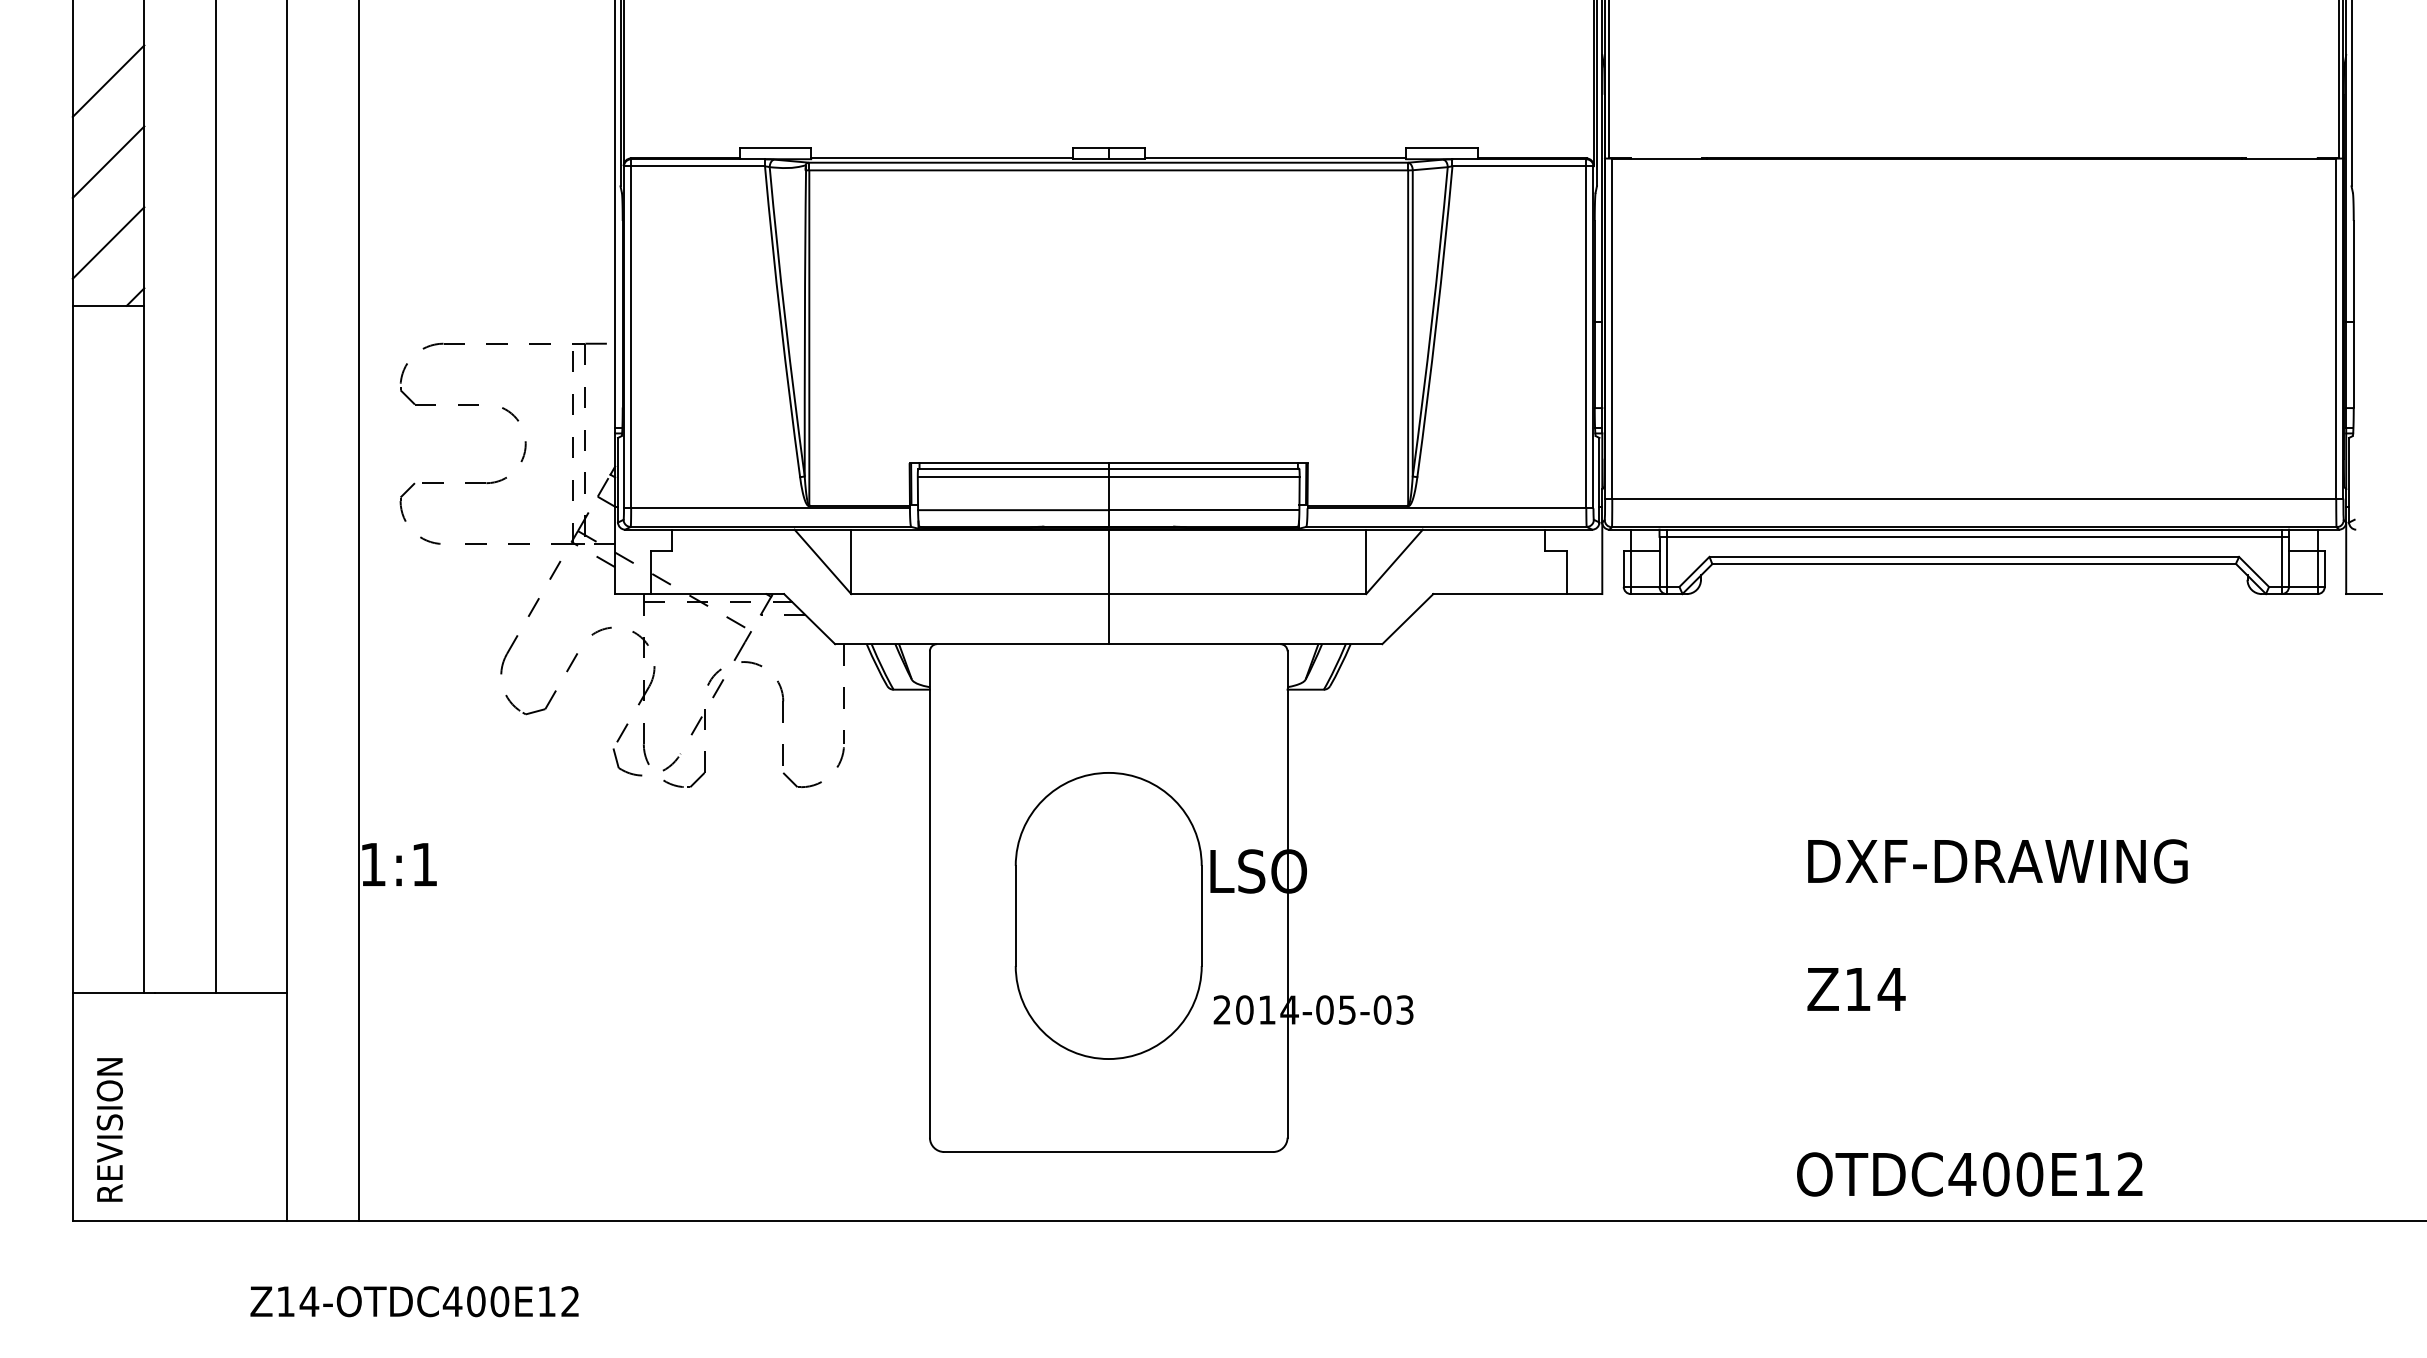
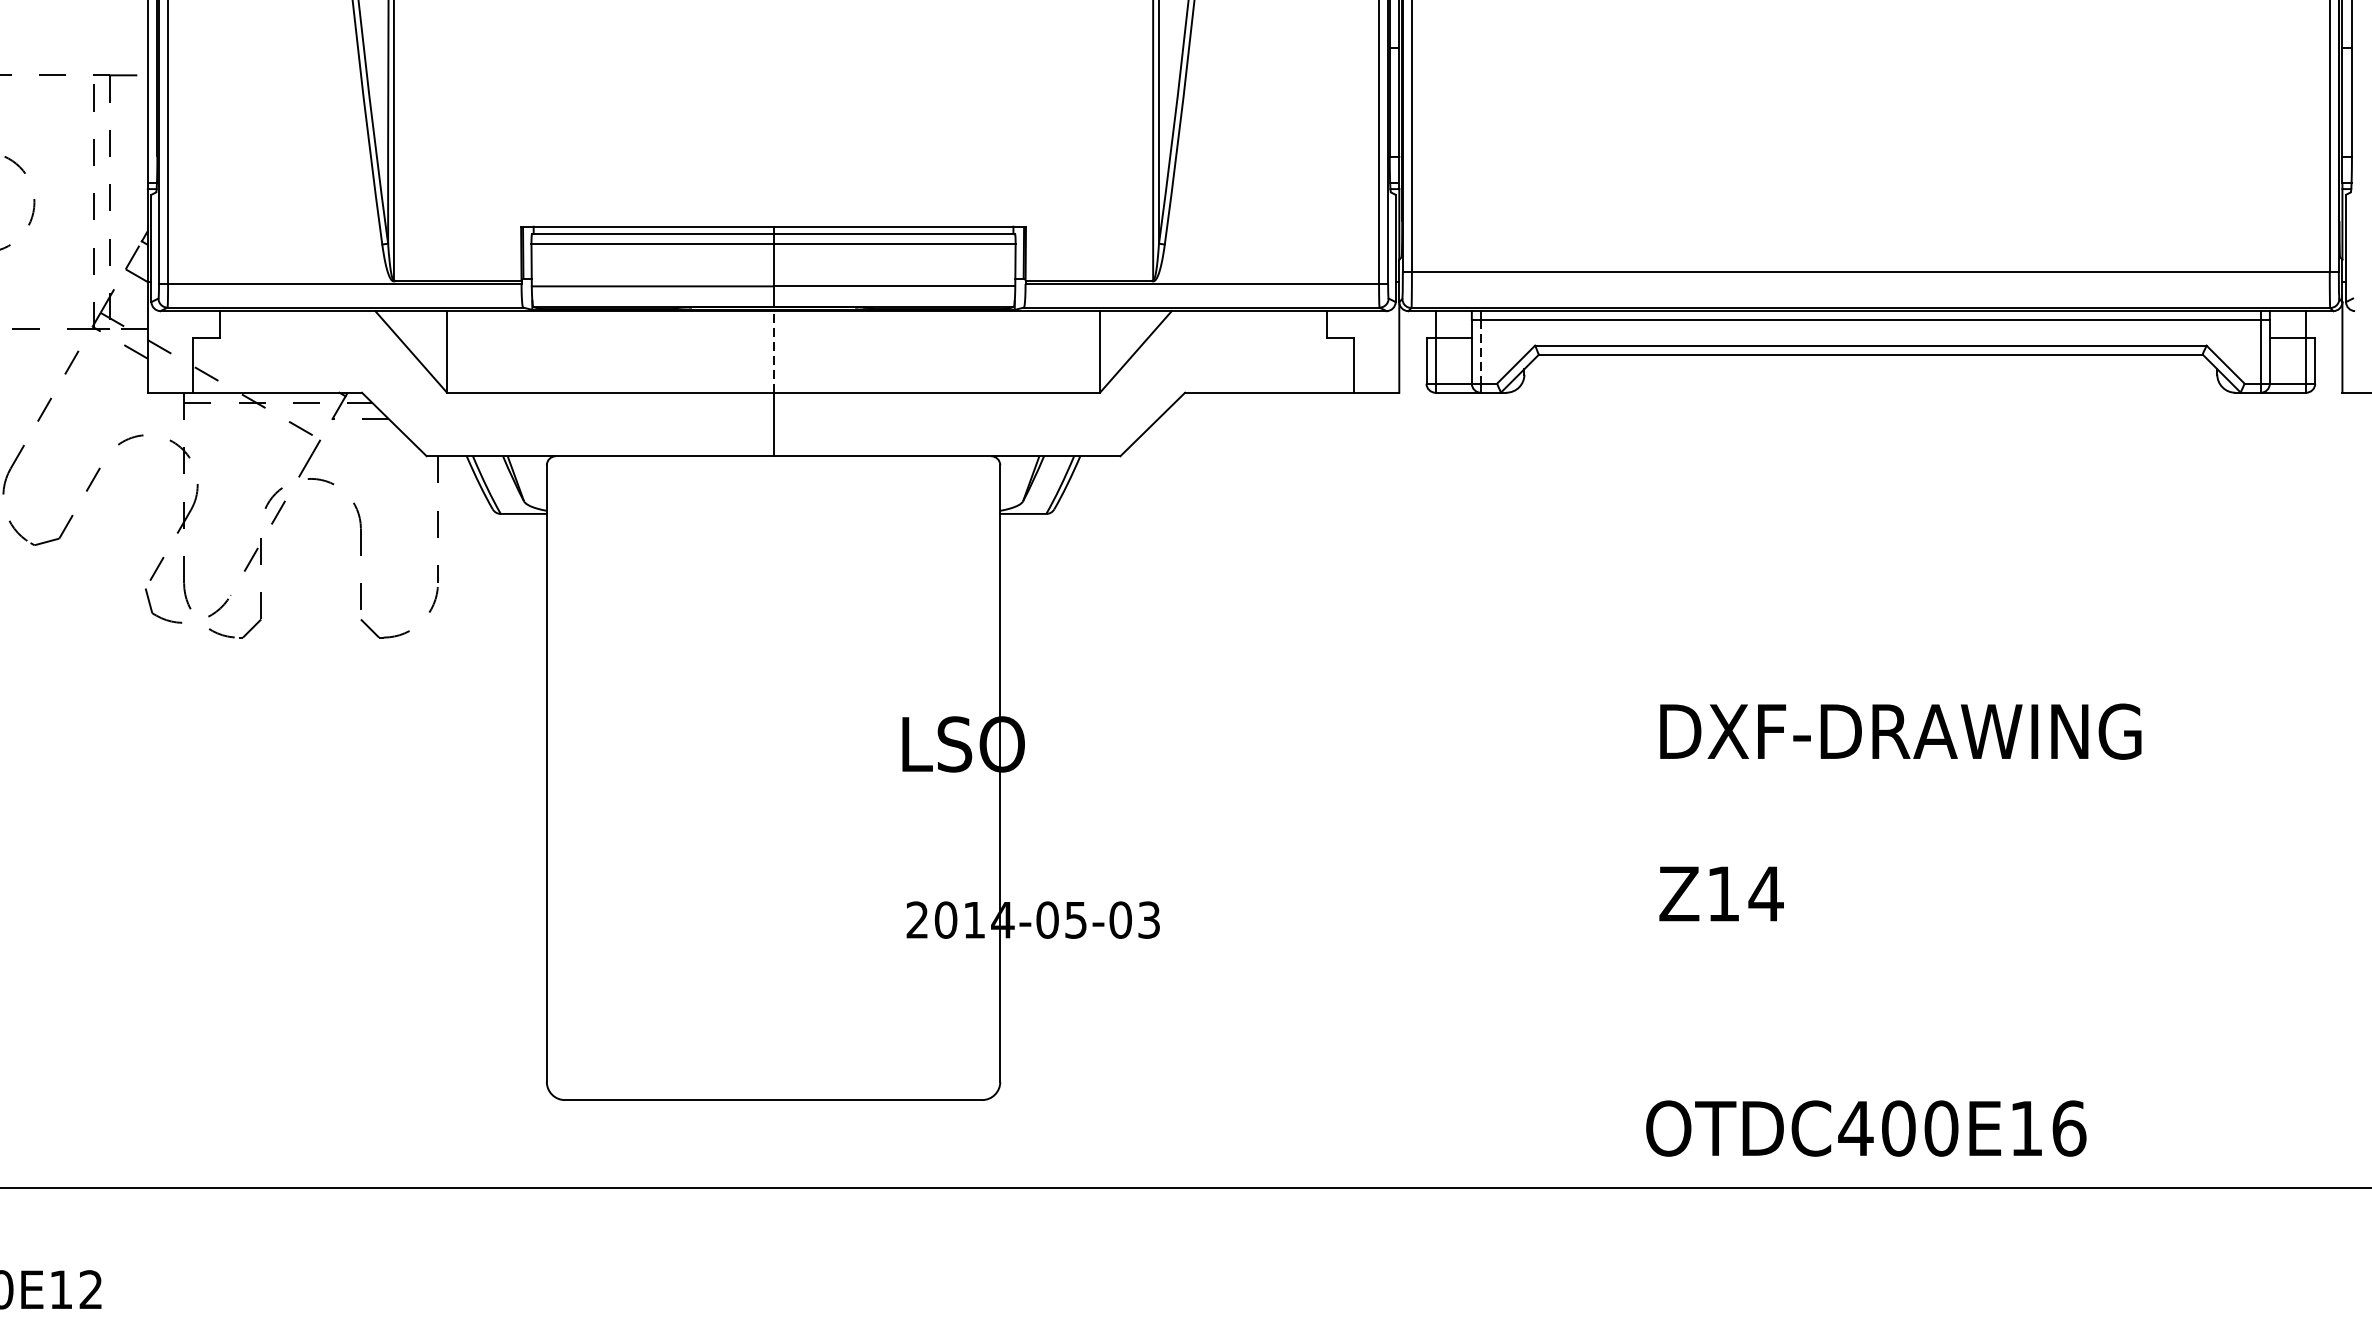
line: (1108, 561) -> (773, 351), solid -> dashed
line: (1666, 562) -> (1480, 352), solid -> dashed
part: (1108, 915) -> (773, 800), removed
text: (2130, 1174) -> (2068, 1128), OTDC400E12 -> OTDC400E16

